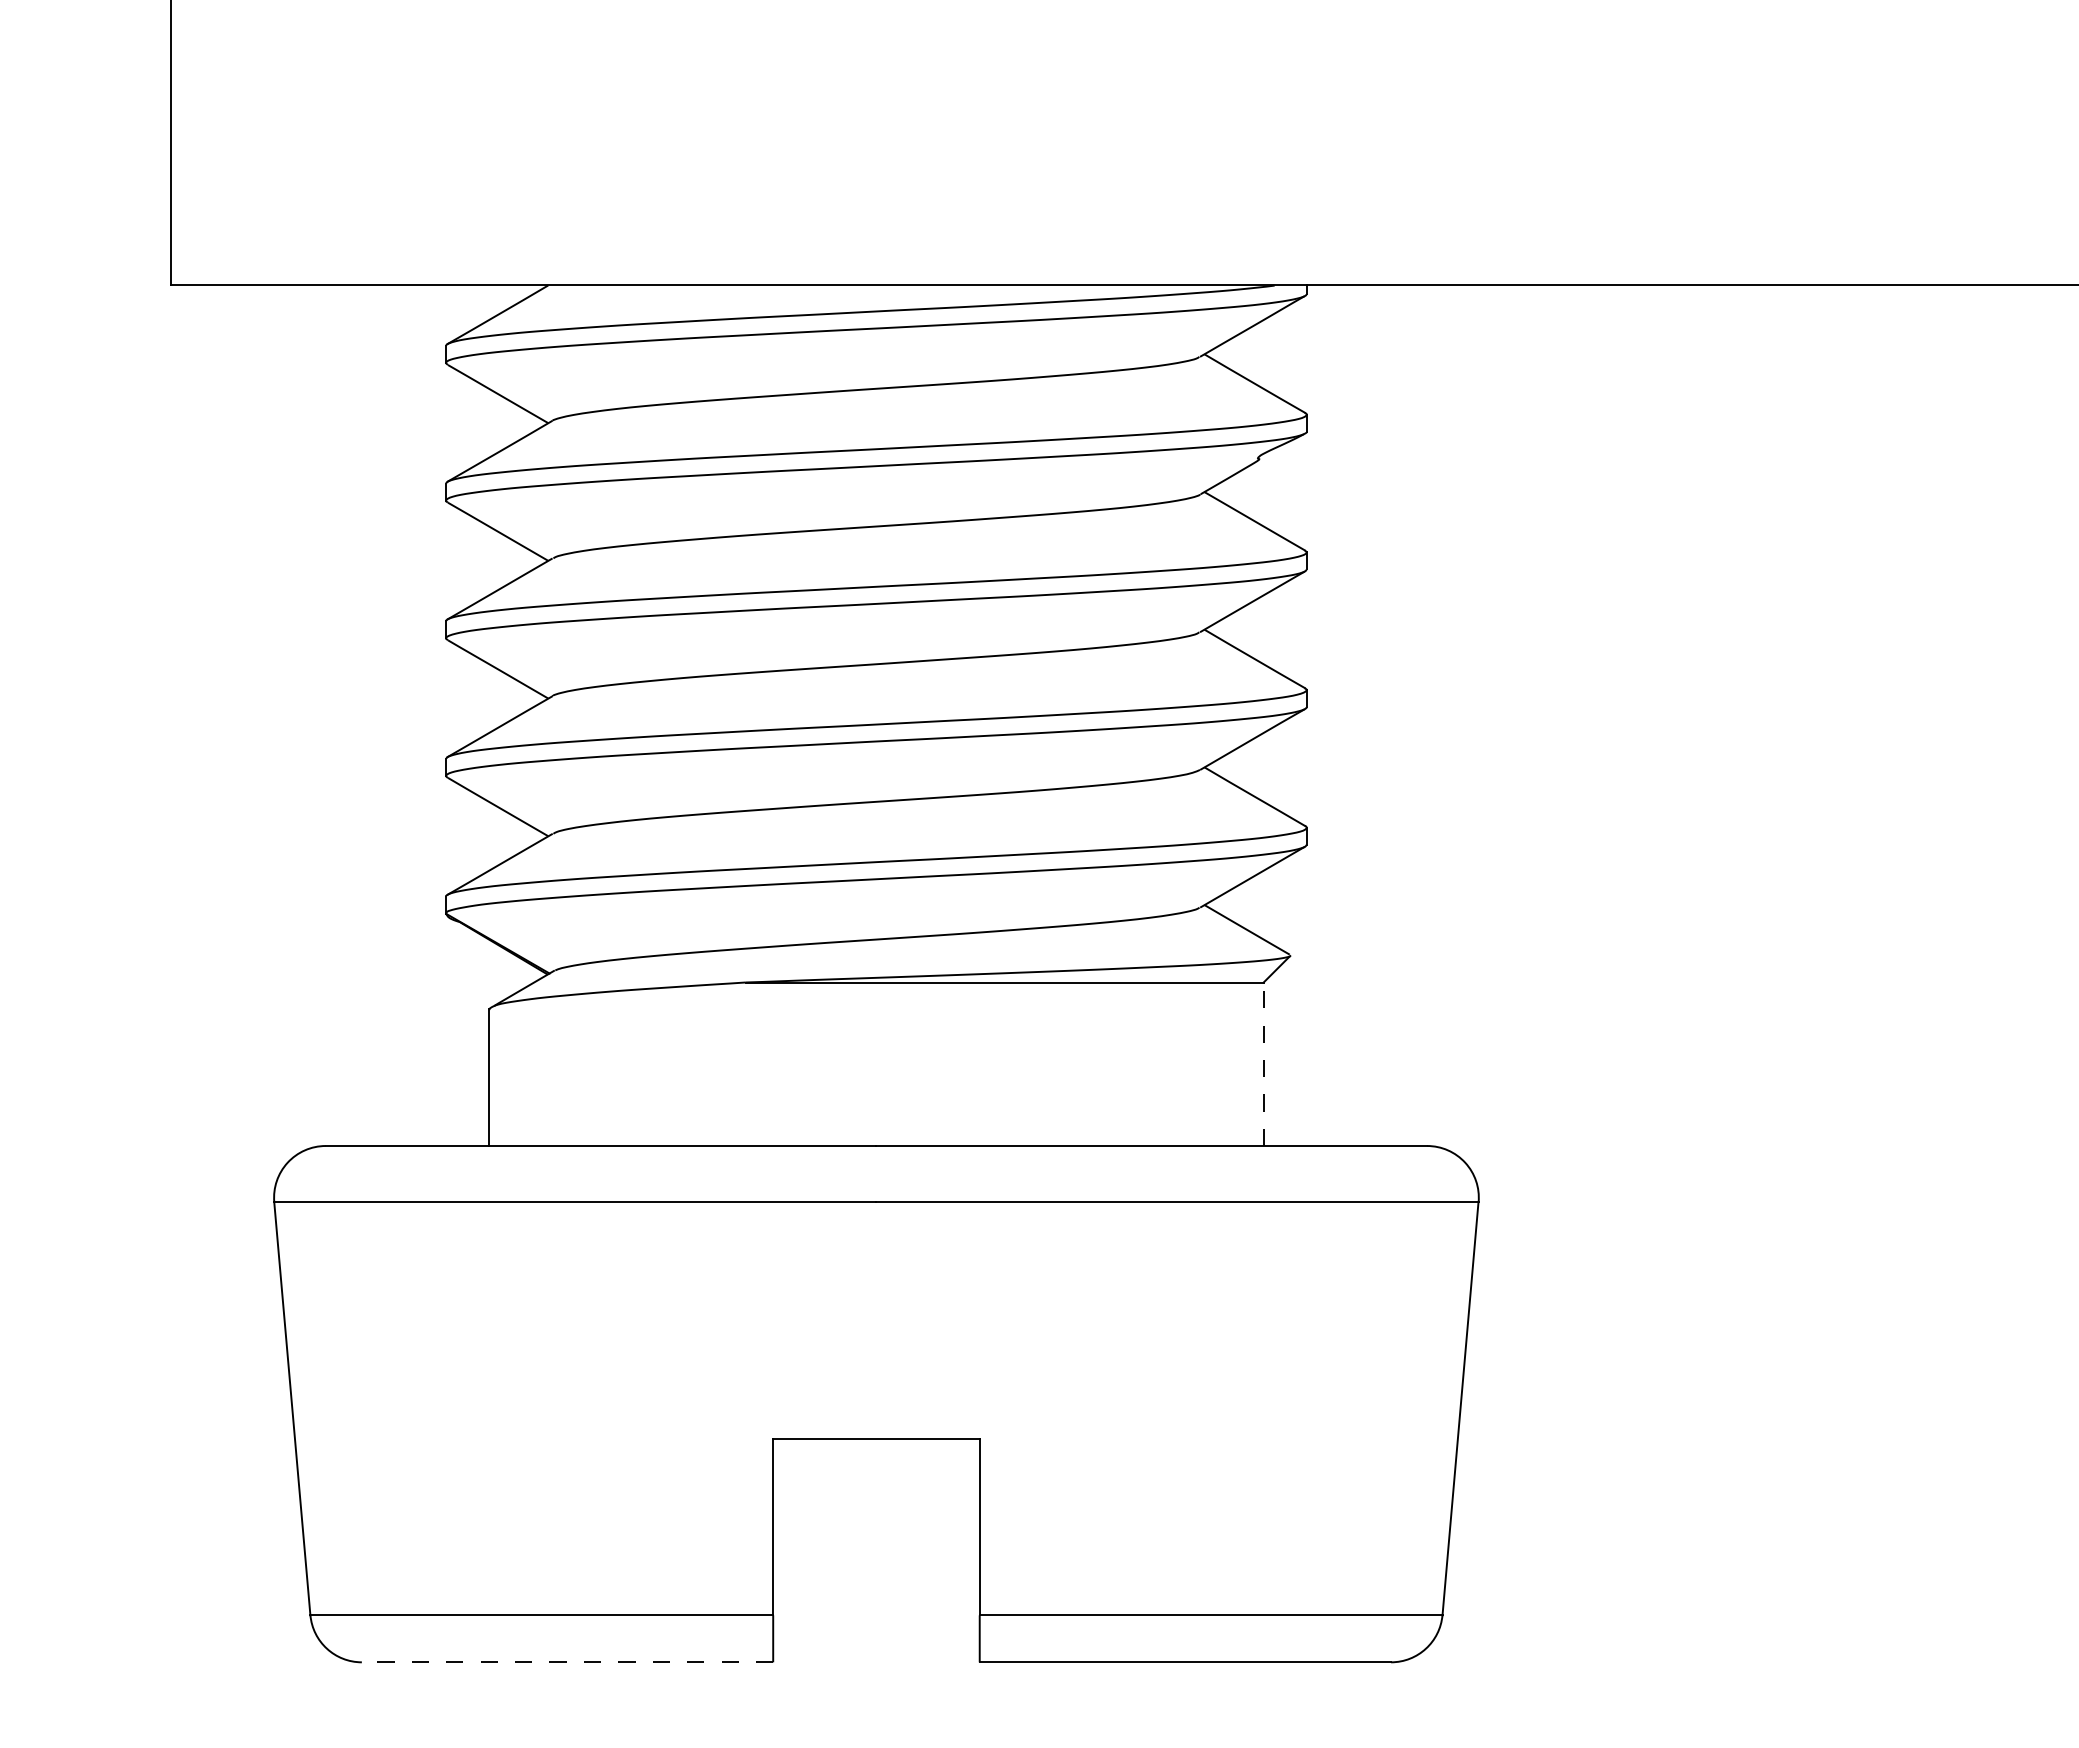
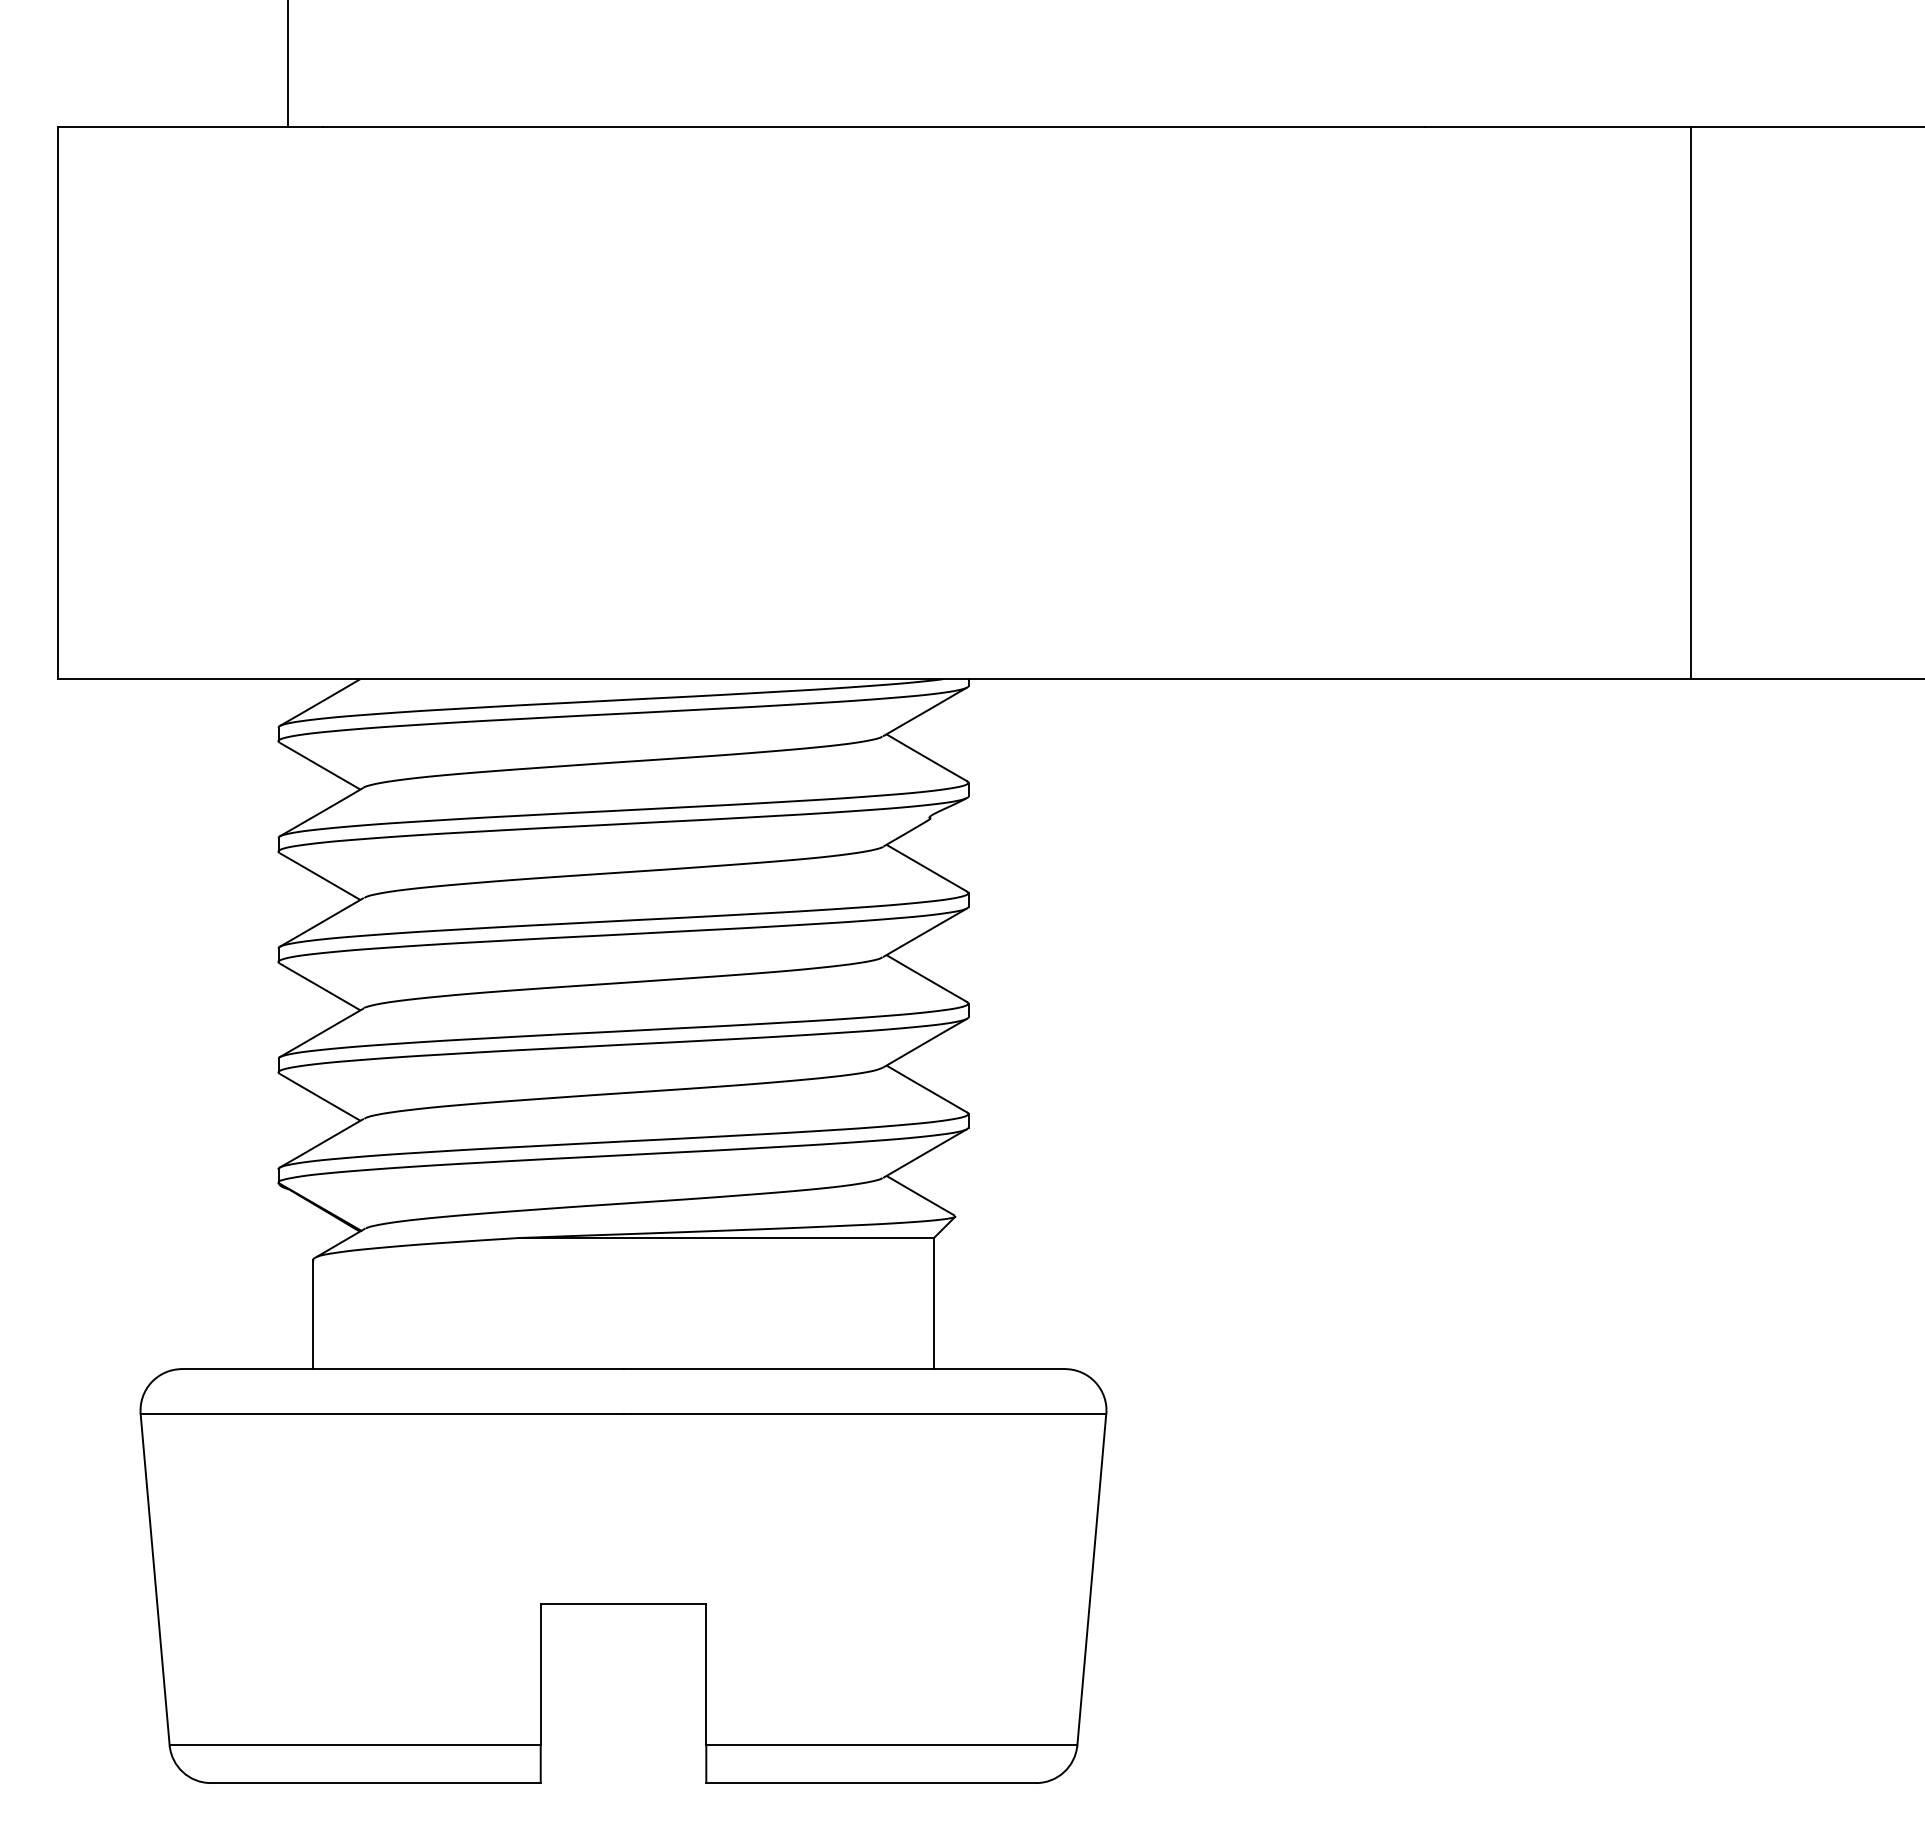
line: (1264, 1064) -> (934, 1303), dashed -> solid
line: (567, 1662) -> (375, 1783), dashed -> solid

